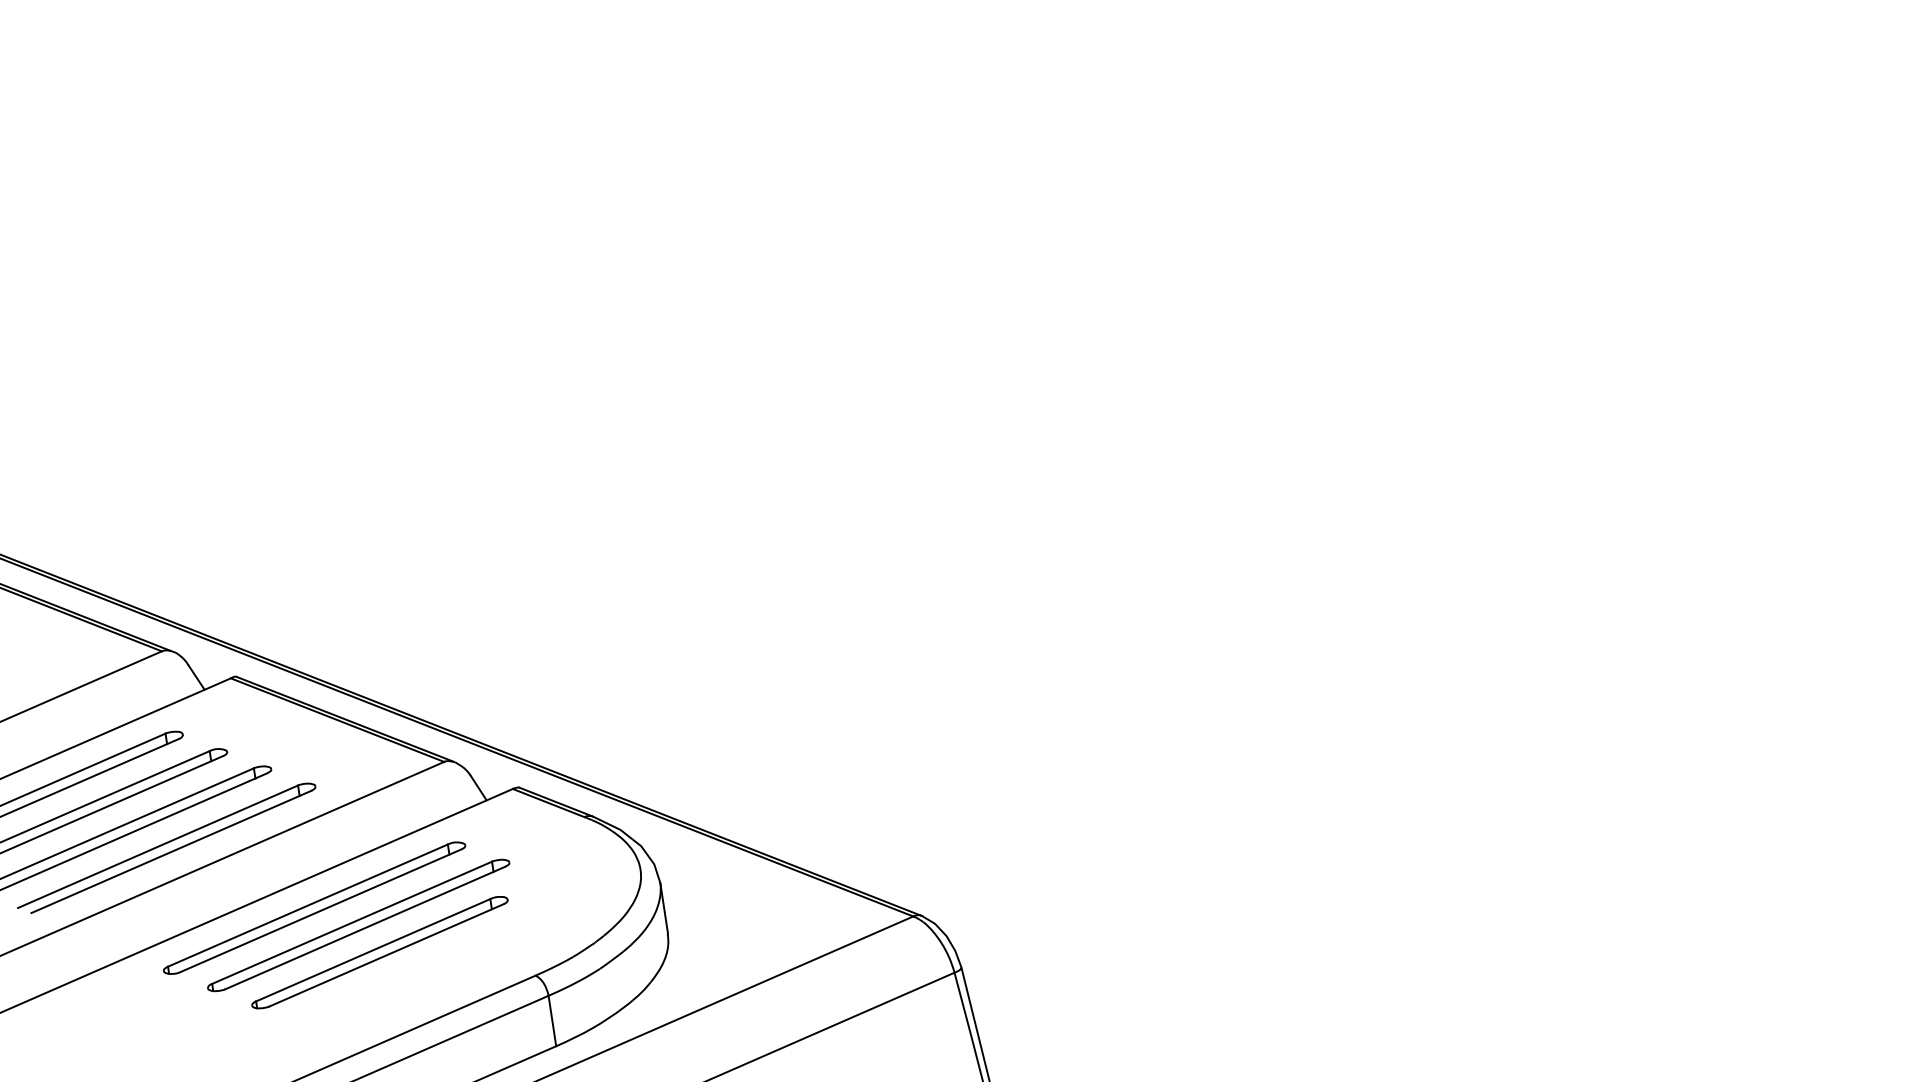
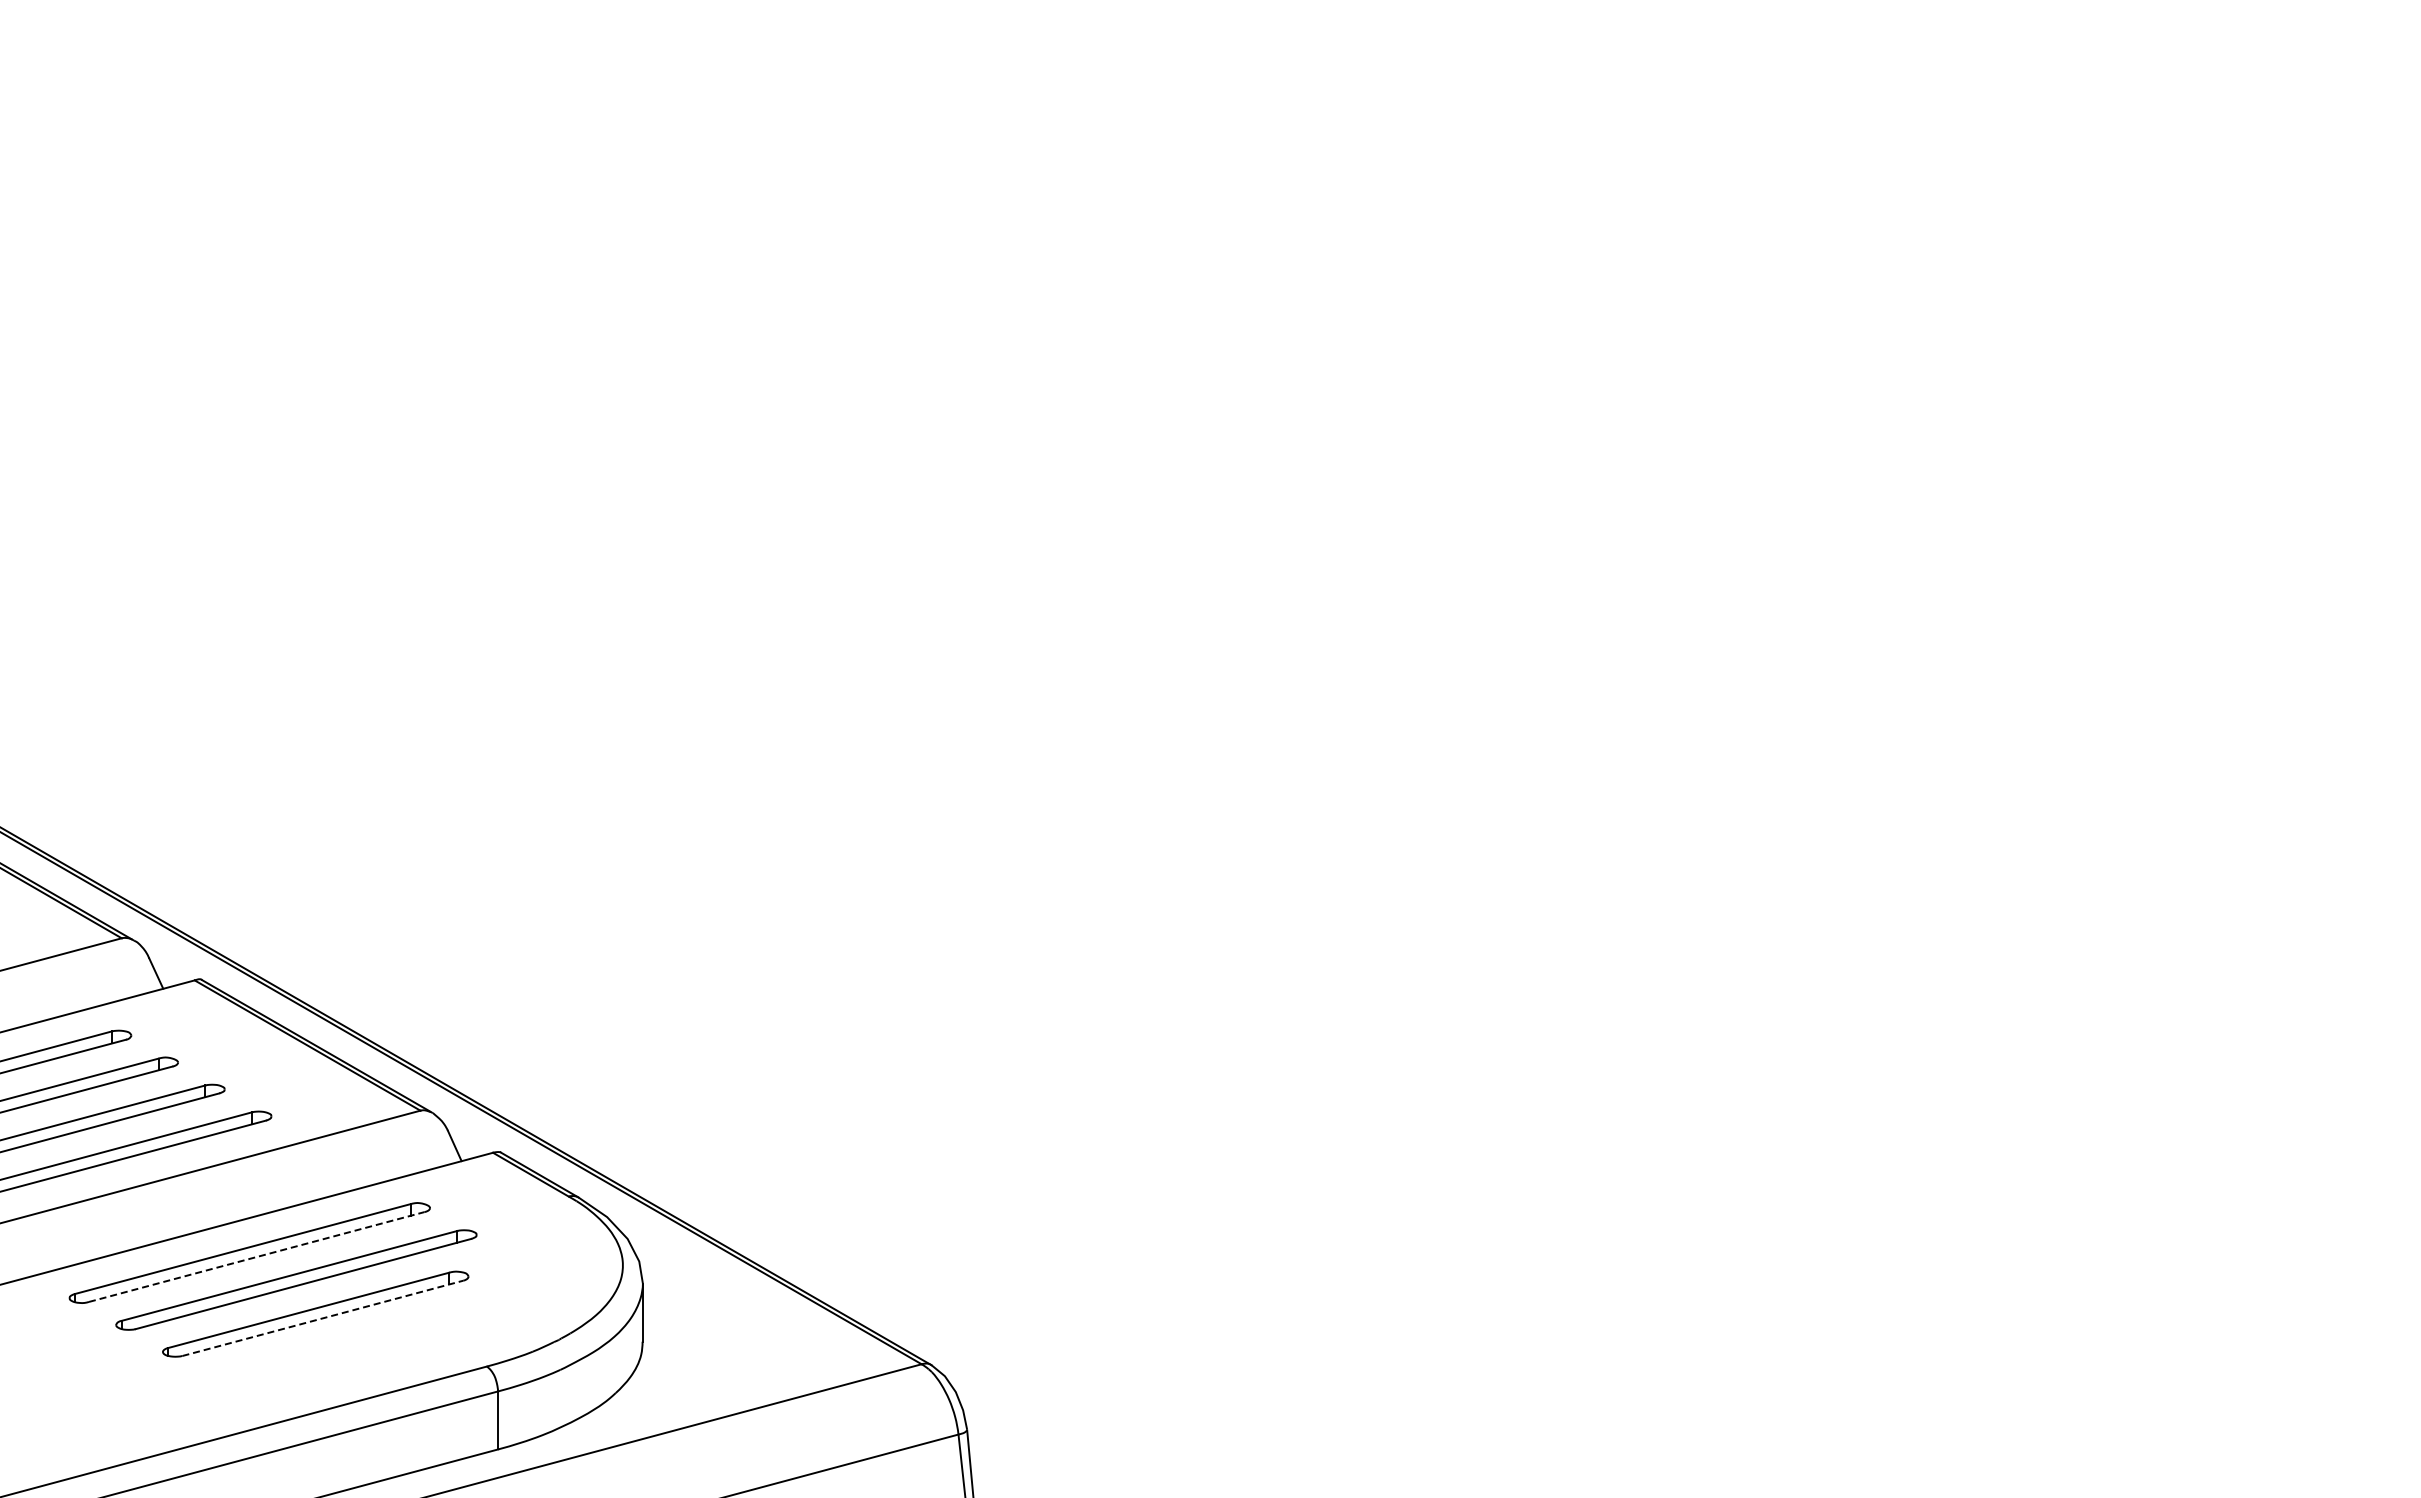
line: (320, 911) -> (256, 1257), solid -> dashed
line: (387, 955) -> (323, 1318), solid -> dashed

